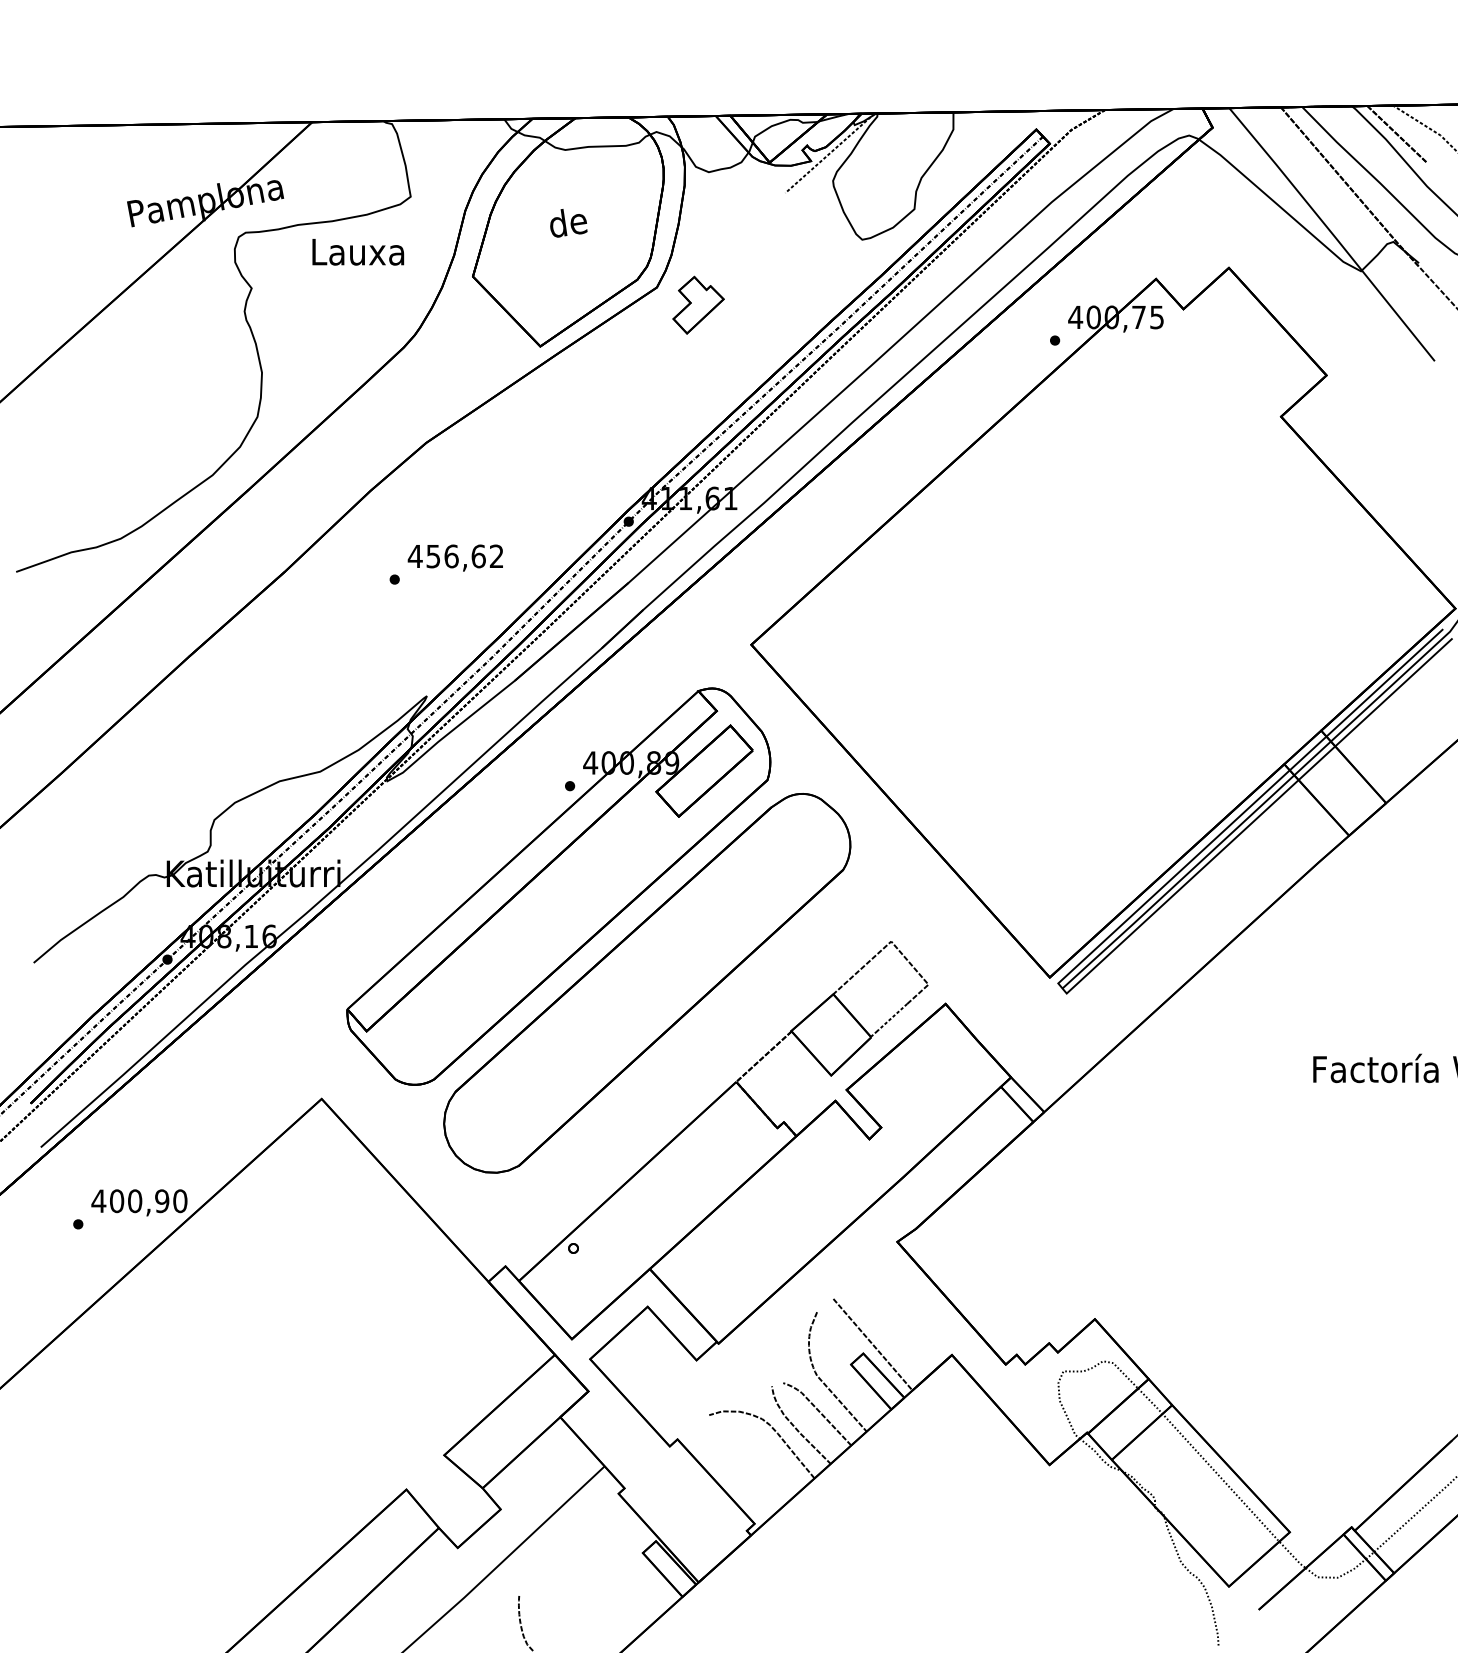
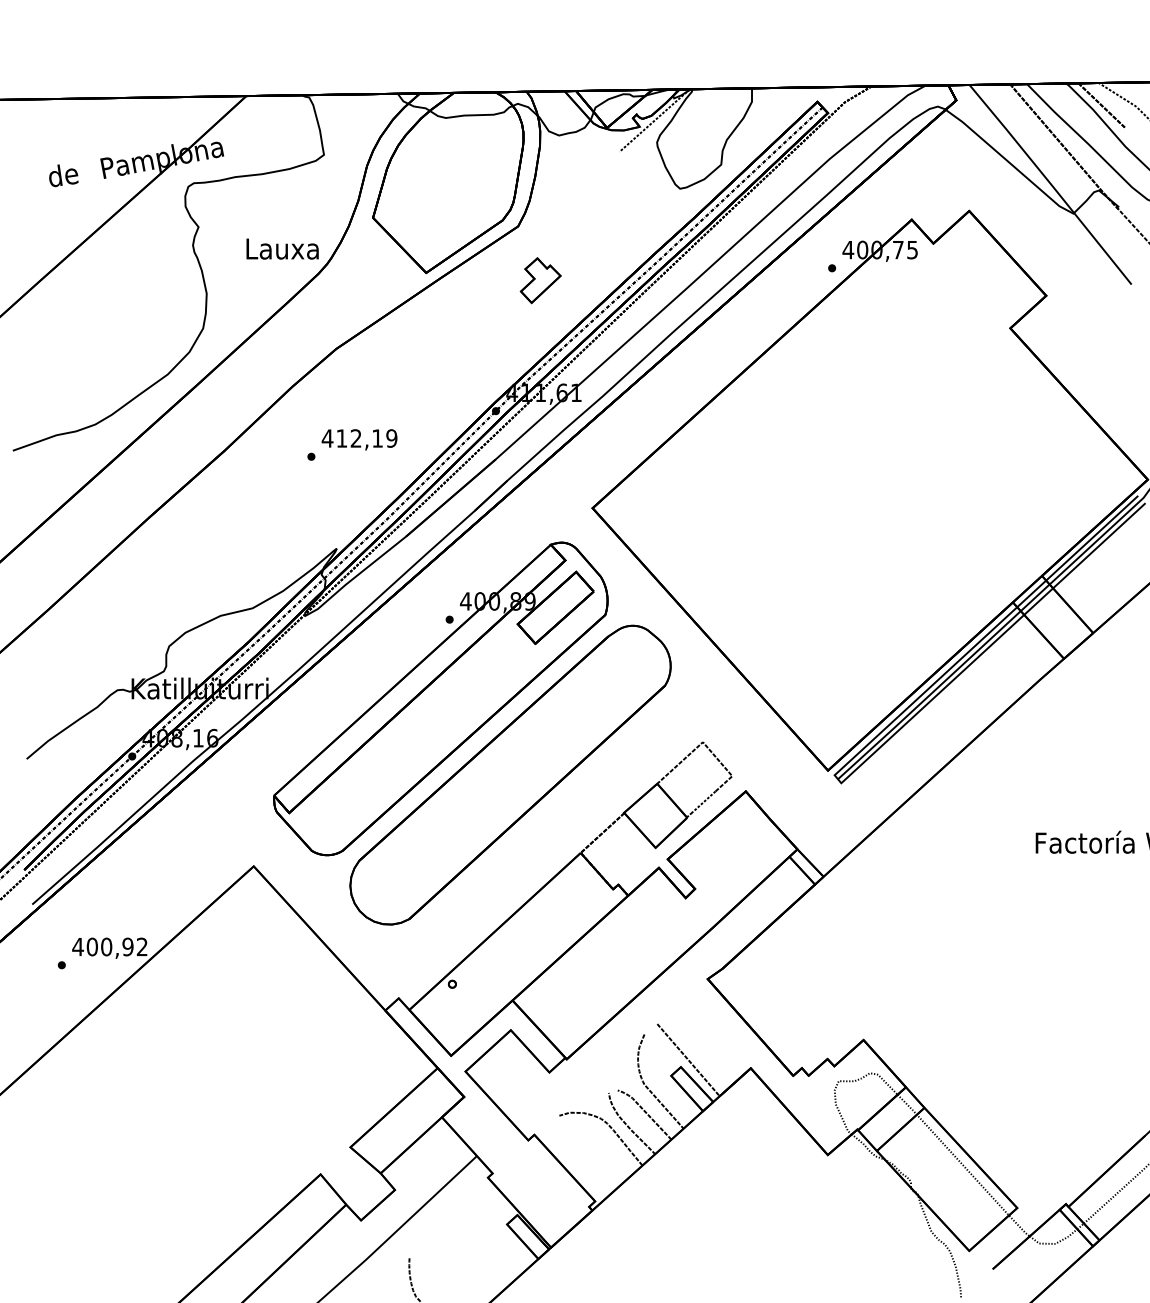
text: (568, 223) -> (63, 175), moved
text: (358, 252) -> (282, 249), moved
part: (698, 304) -> (540, 280), moved
text: (464, 556) -> (366, 438), 456,62 -> 412,19
text: (180, 1201) -> (142, 947), 400,90 -> 400,92

